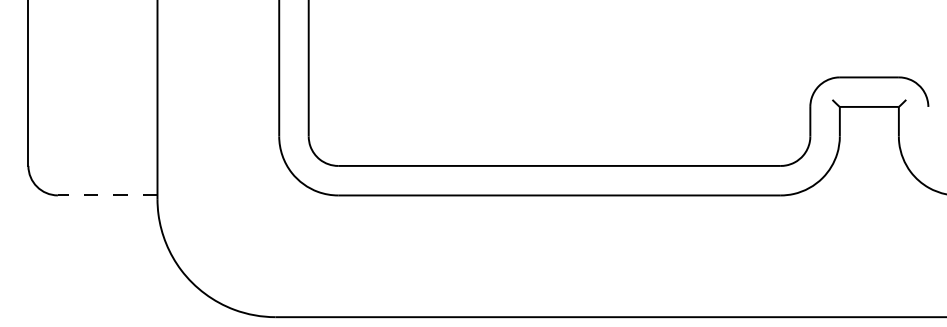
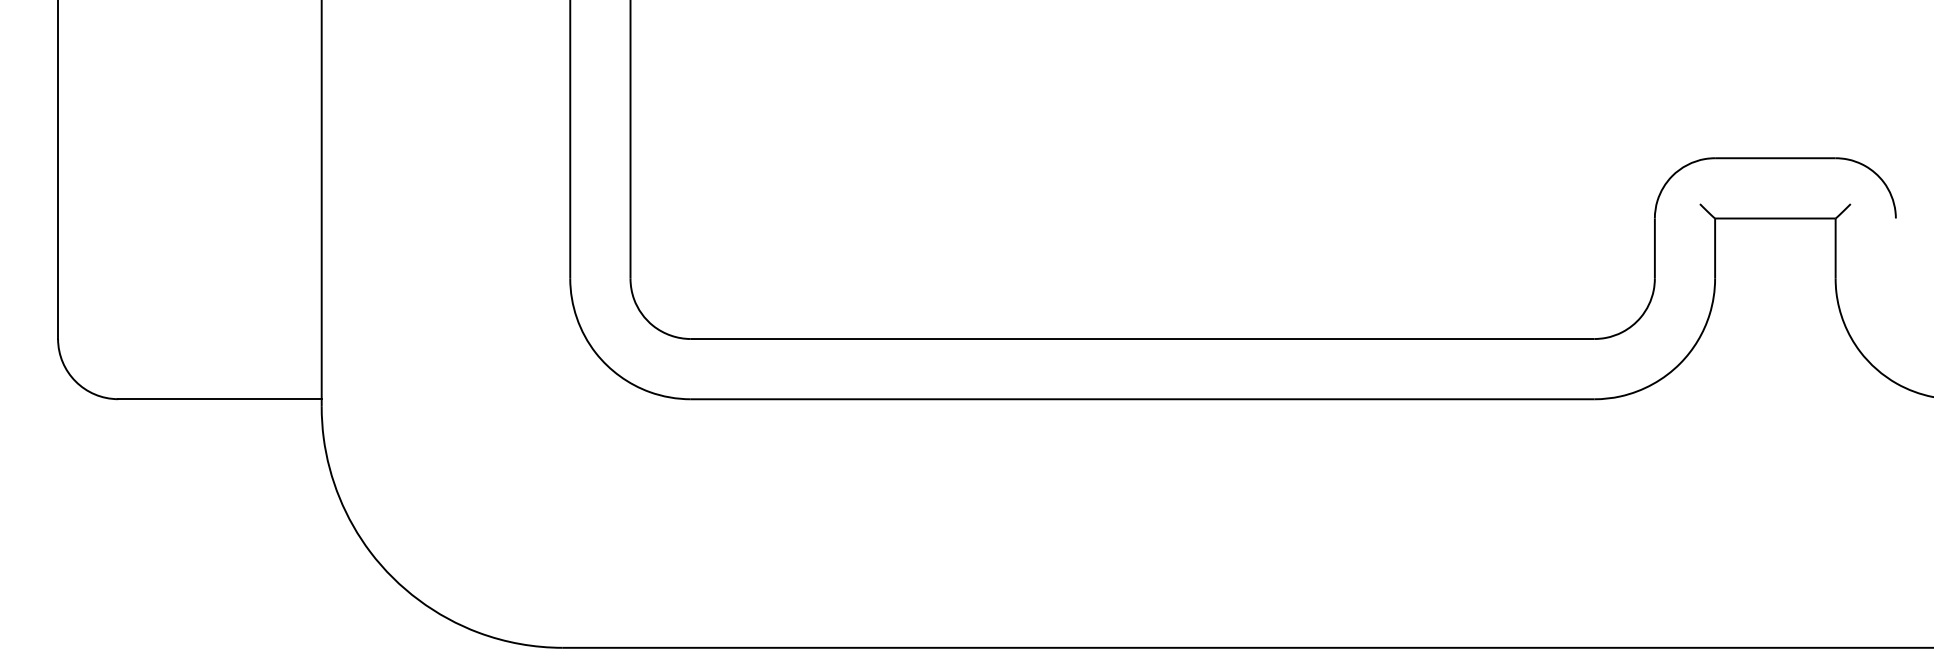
line: (107, 195) -> (219, 399), dashed -> solid

